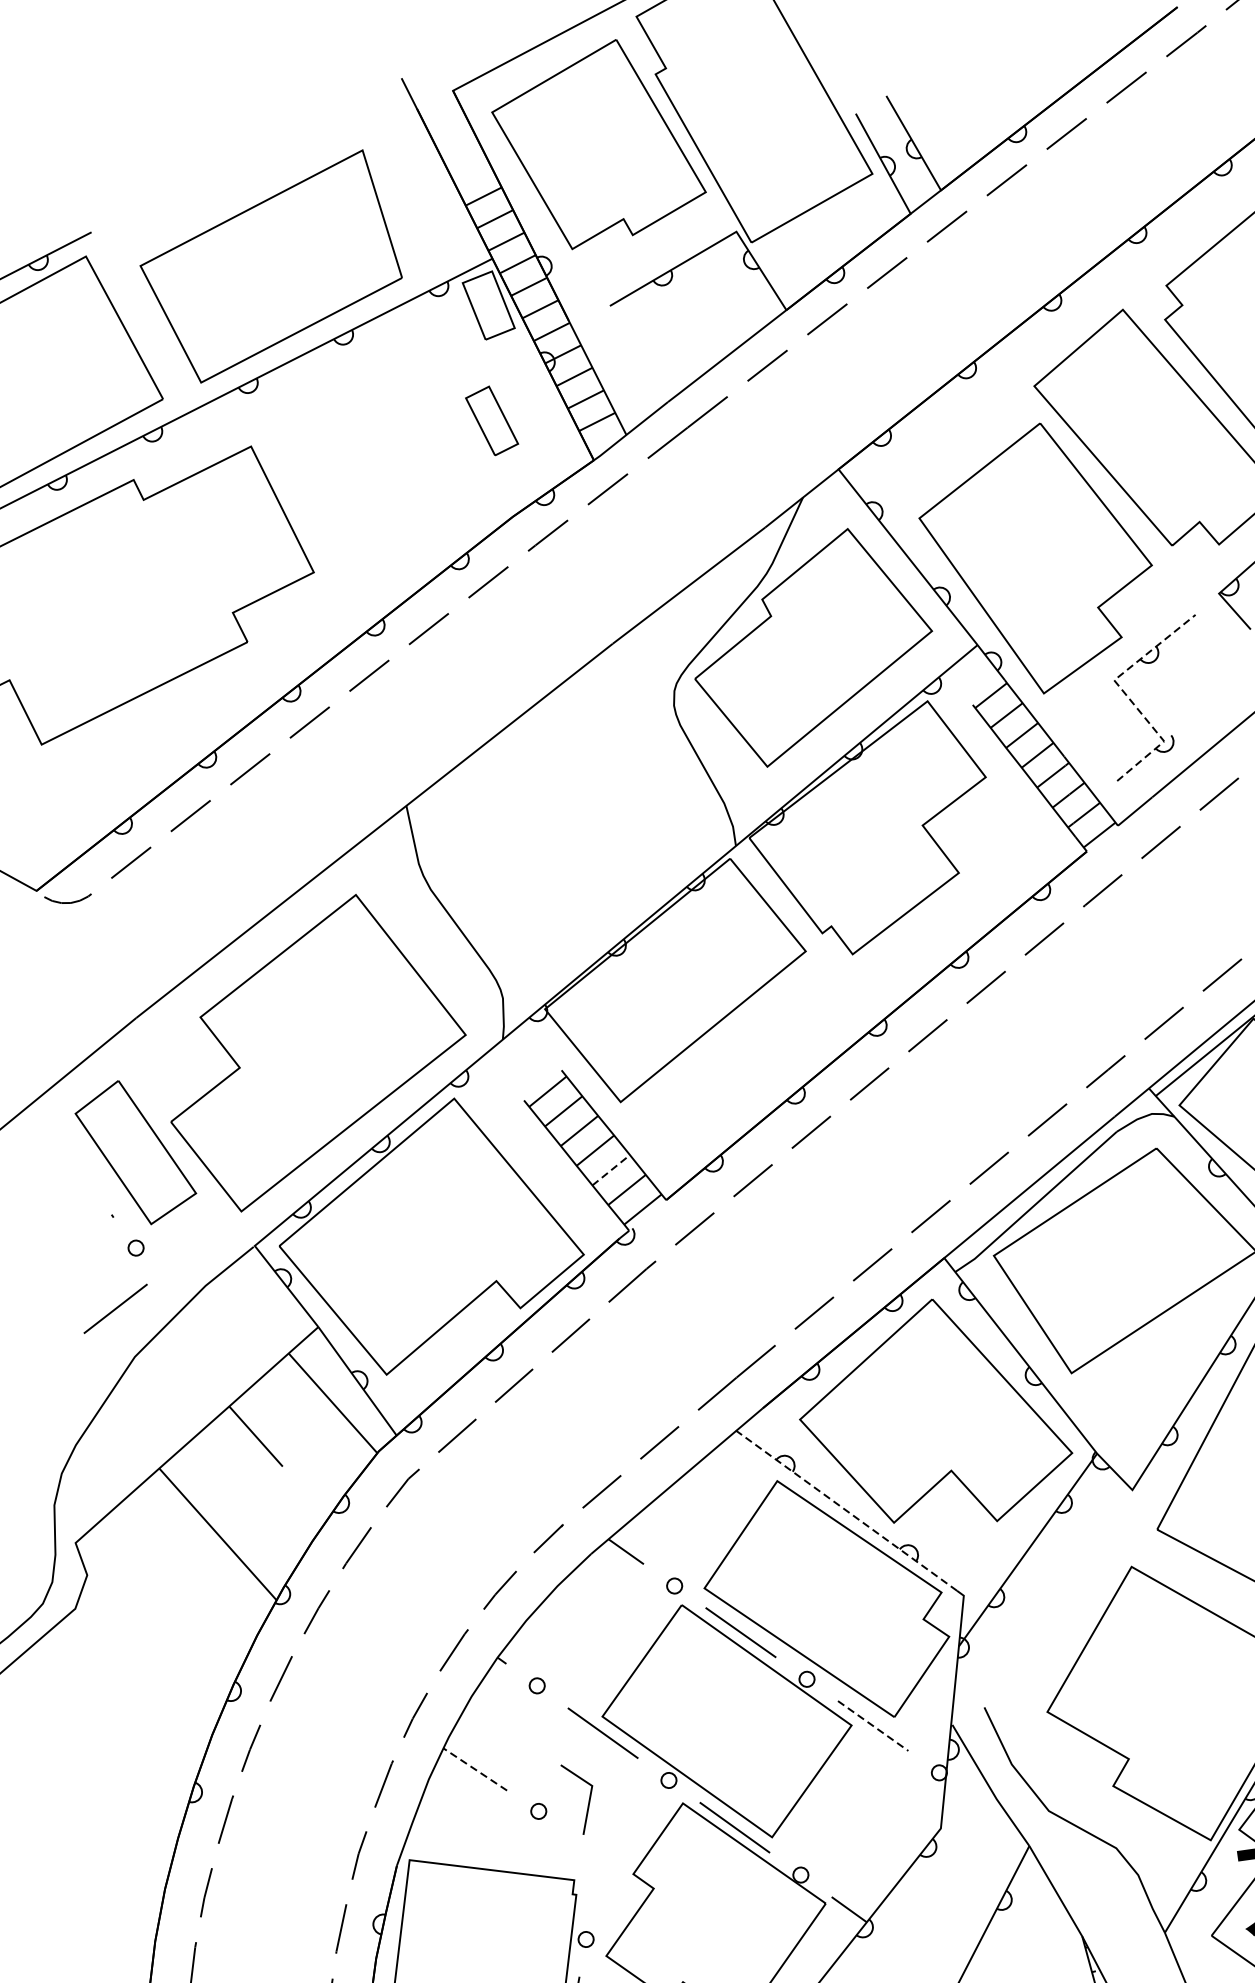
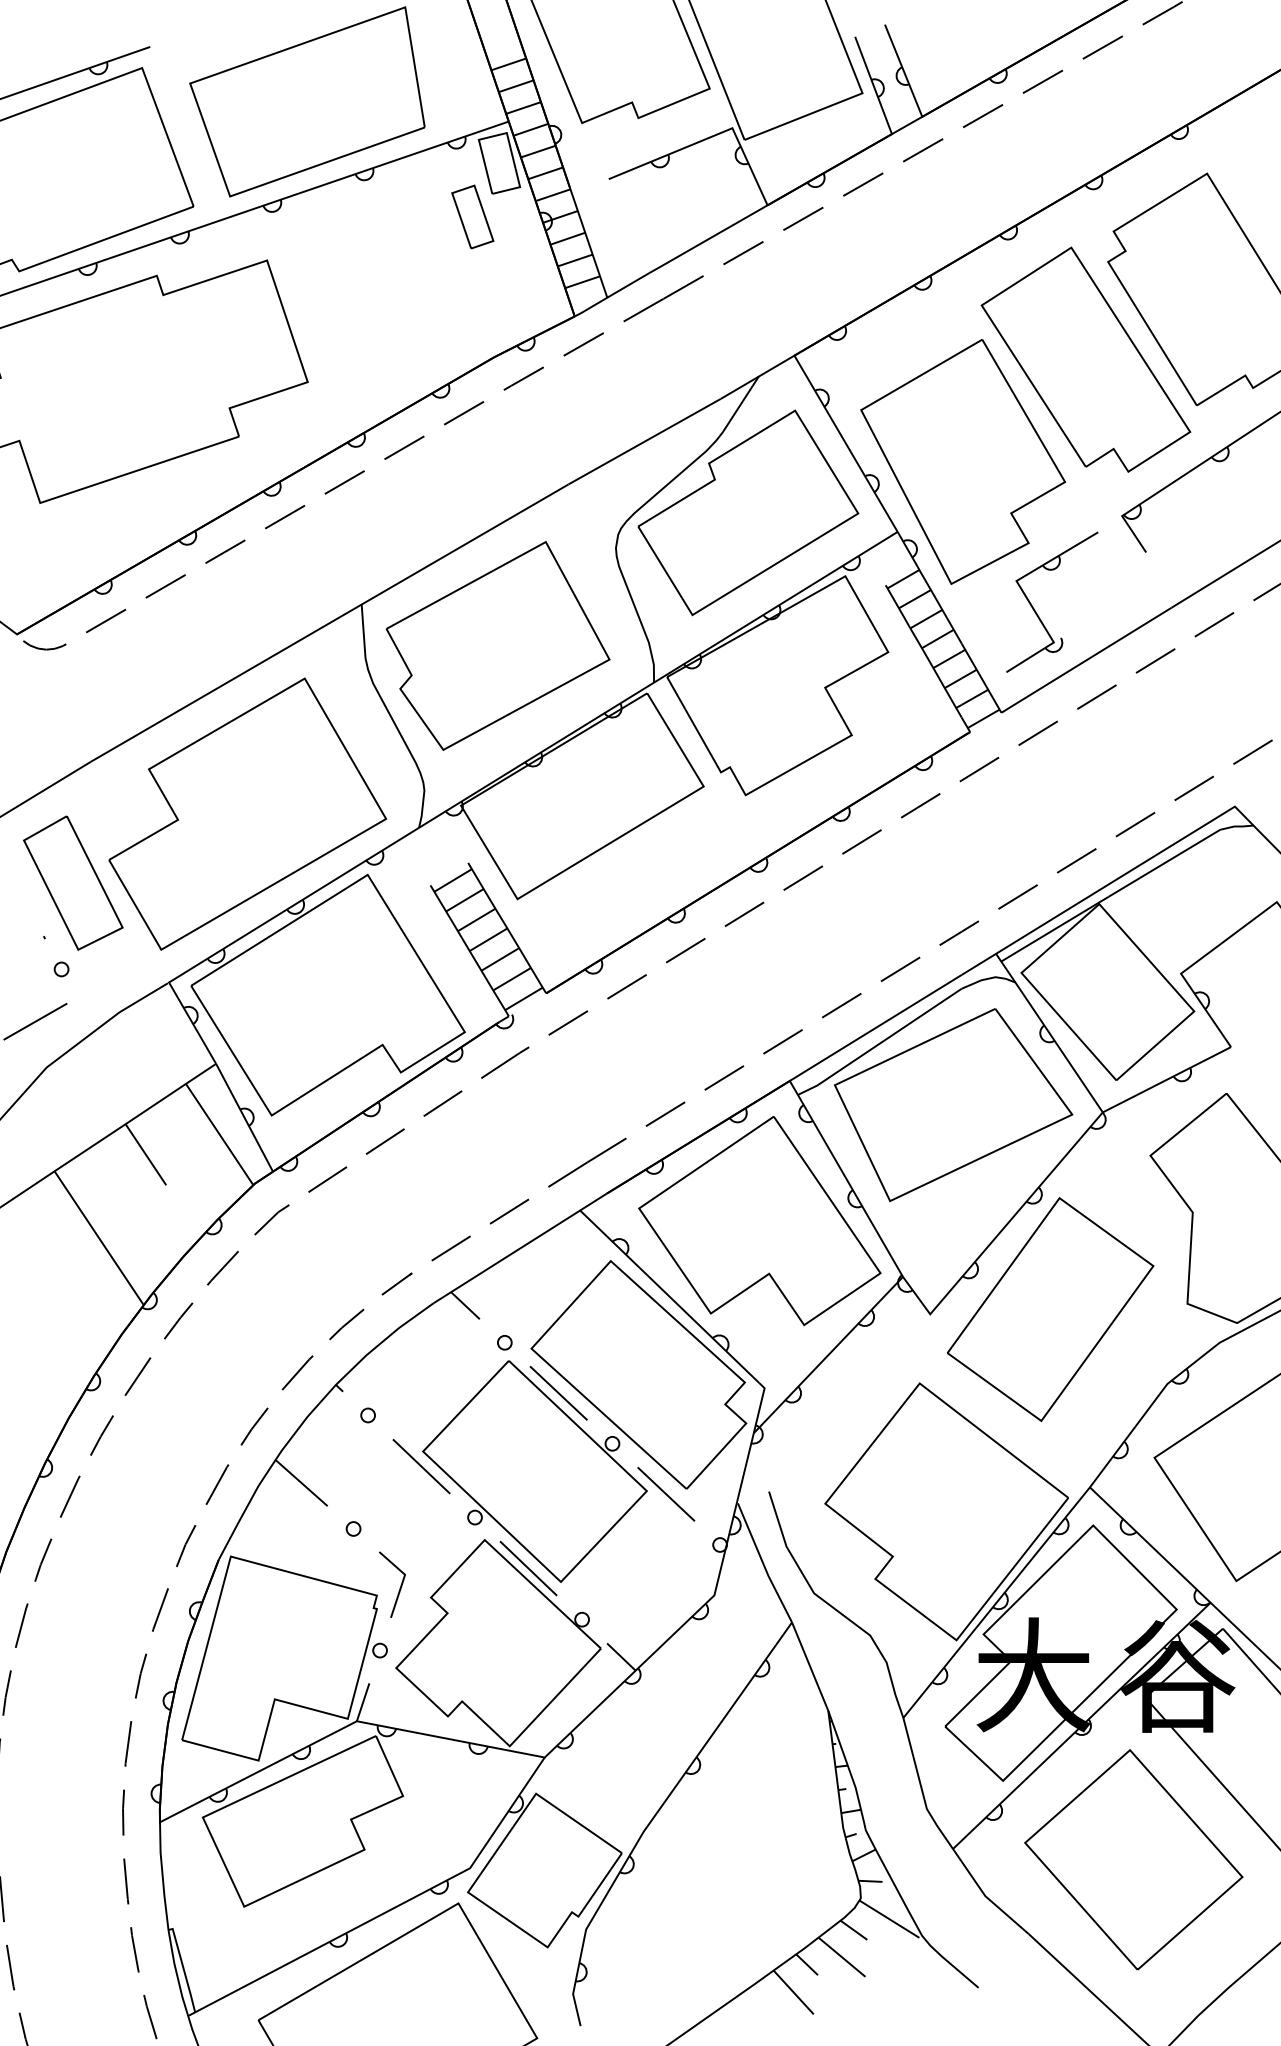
part: (491, 420) -> (472, 216), moved
line: (1124, 693) -> (1024, 594), dashed -> solid
part: (561, 829) -> (498, 645), added
line: (611, 1170) -> (500, 959), dashed -> solid
line: (846, 1510) -> (669, 1296), dashed -> solid
line: (873, 1726) -> (666, 1494), dashed -> solid
line: (475, 1769) -> (301, 1483), dashed -> solid
line: (588, 1798) -> (400, 1585), moved

